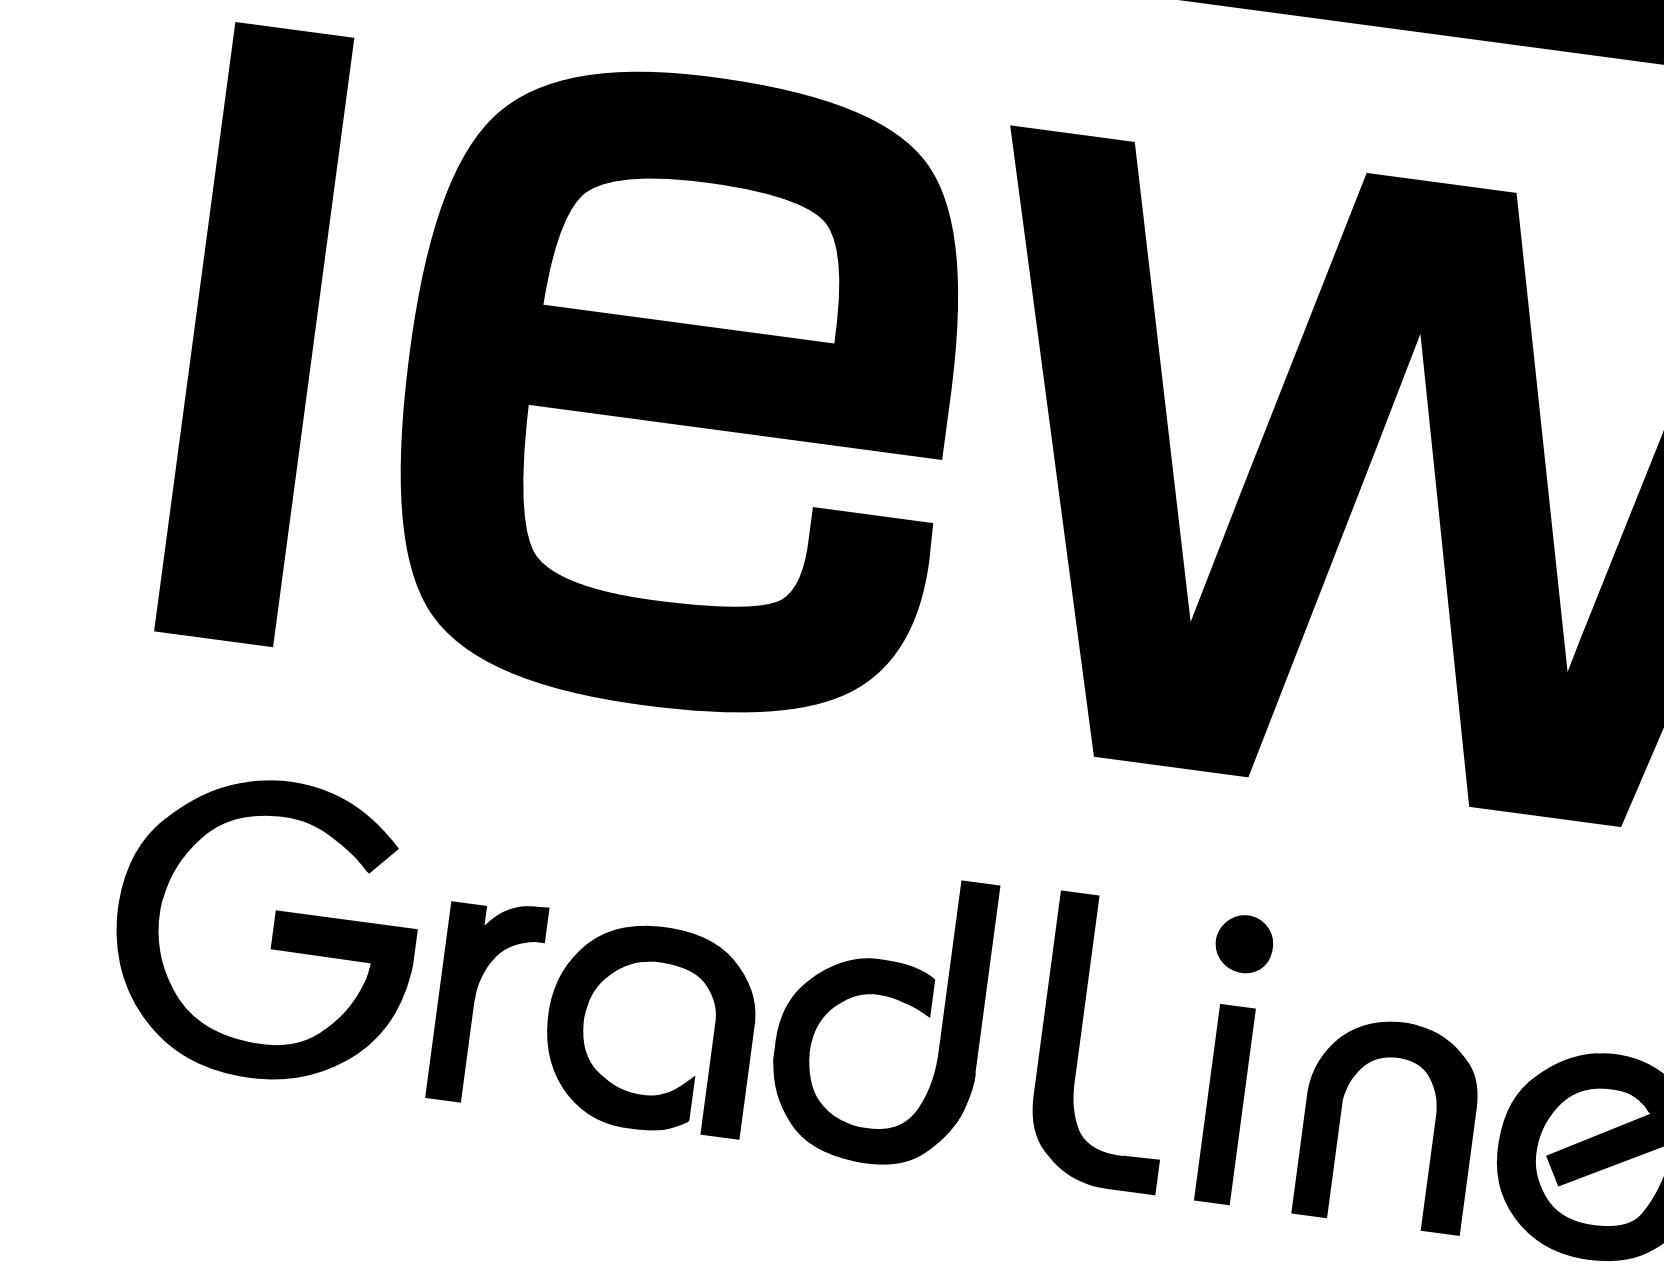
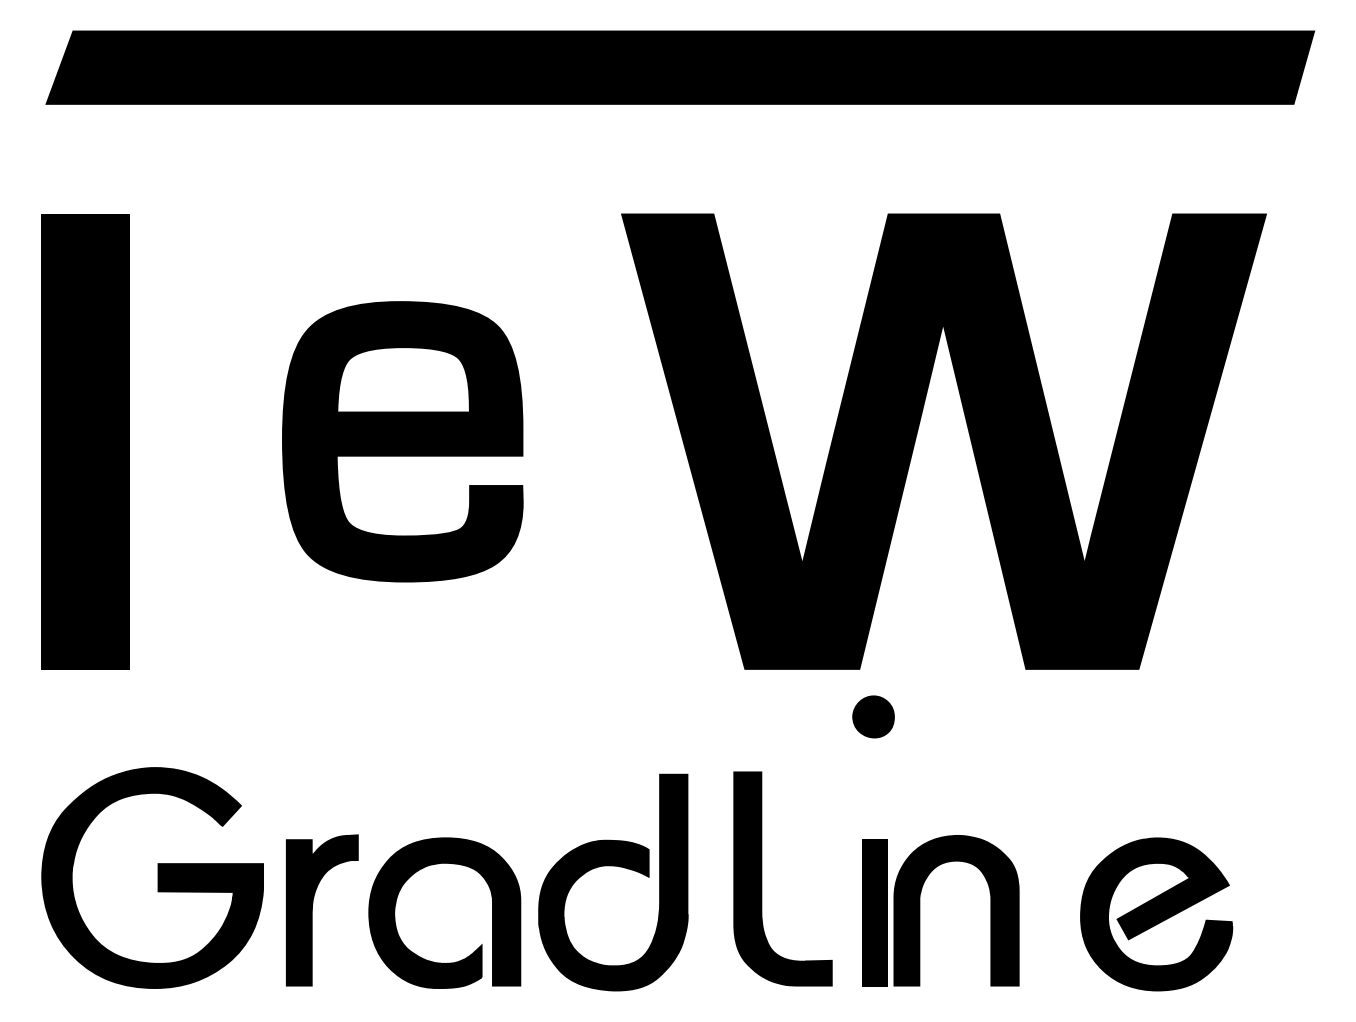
part: (677, 390) -> (402, 441), size x0.6
part: (1244, 943) -> (873, 716), moved
part: (1434, 1129) -> (990, 910), moved

